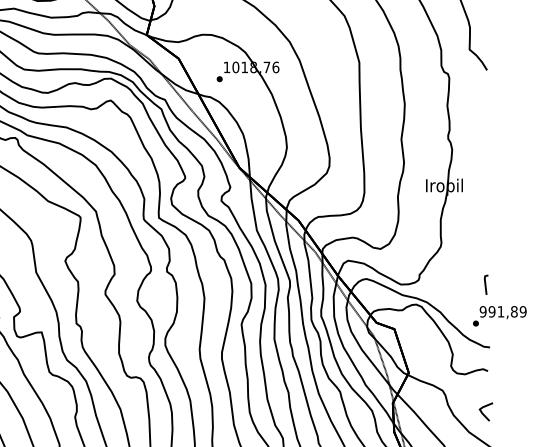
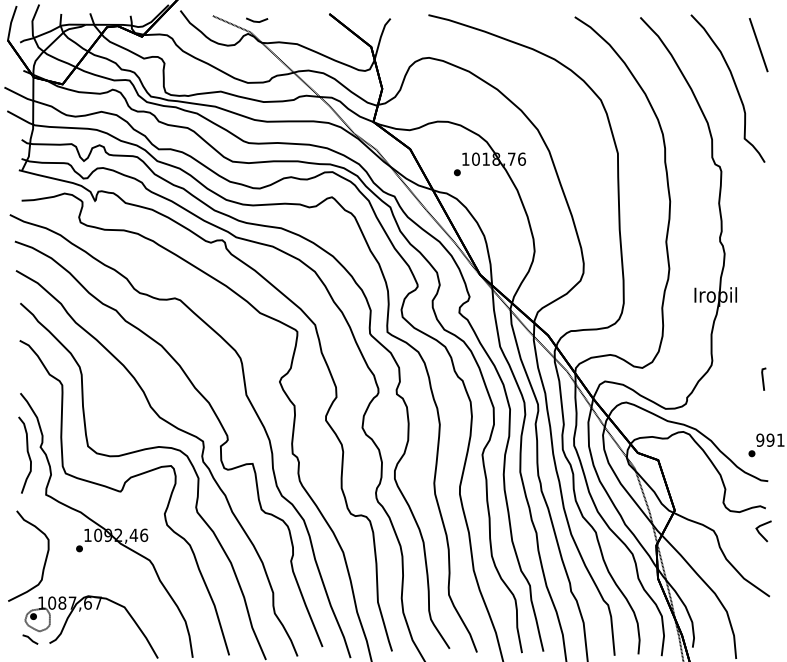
line: (485, 284) -> (763, 378), moved
line: (484, 413) -> (761, 533), moved

